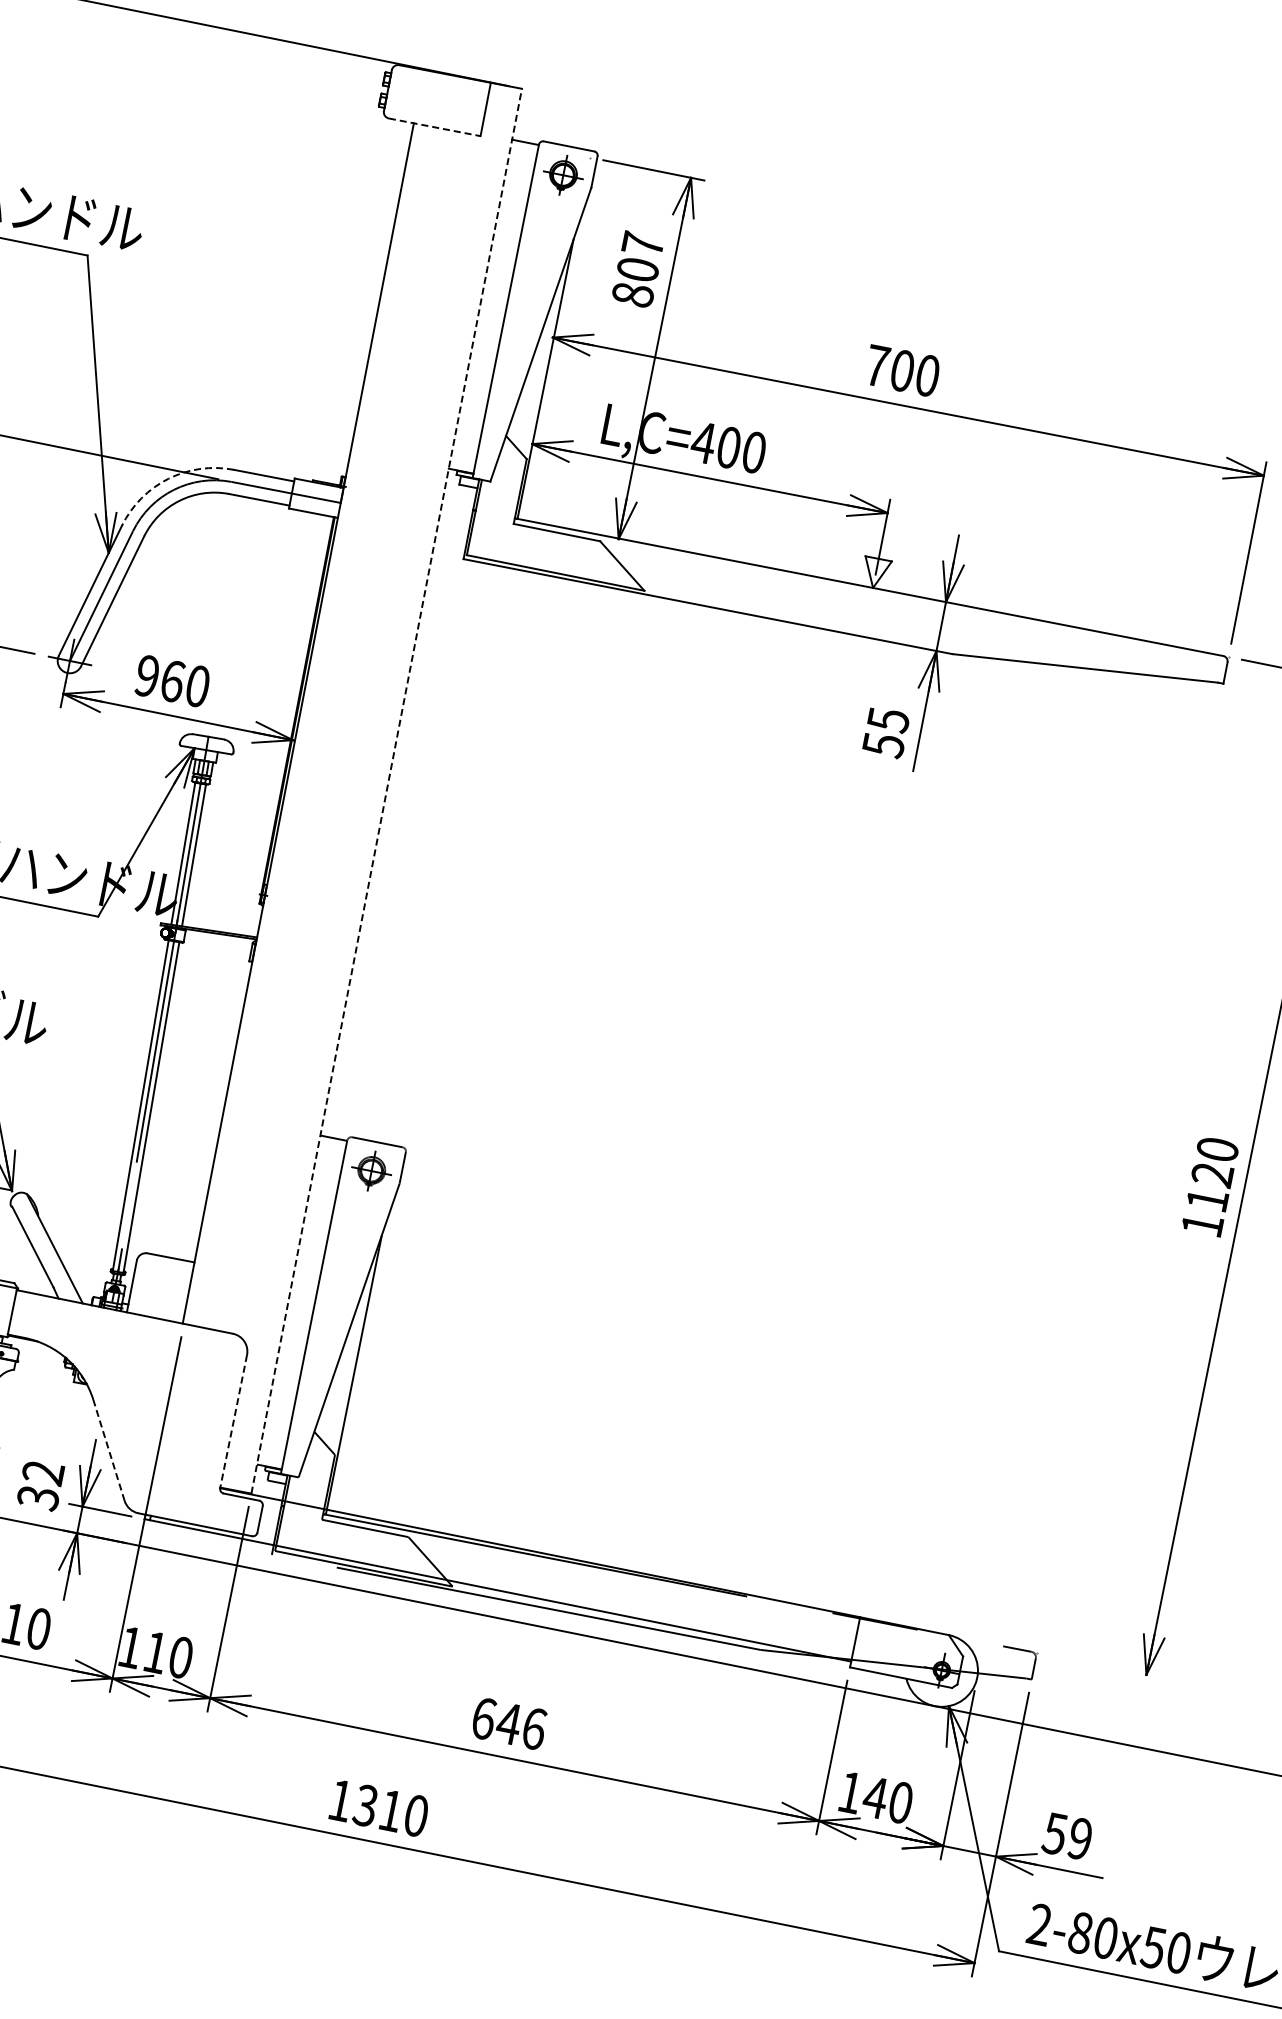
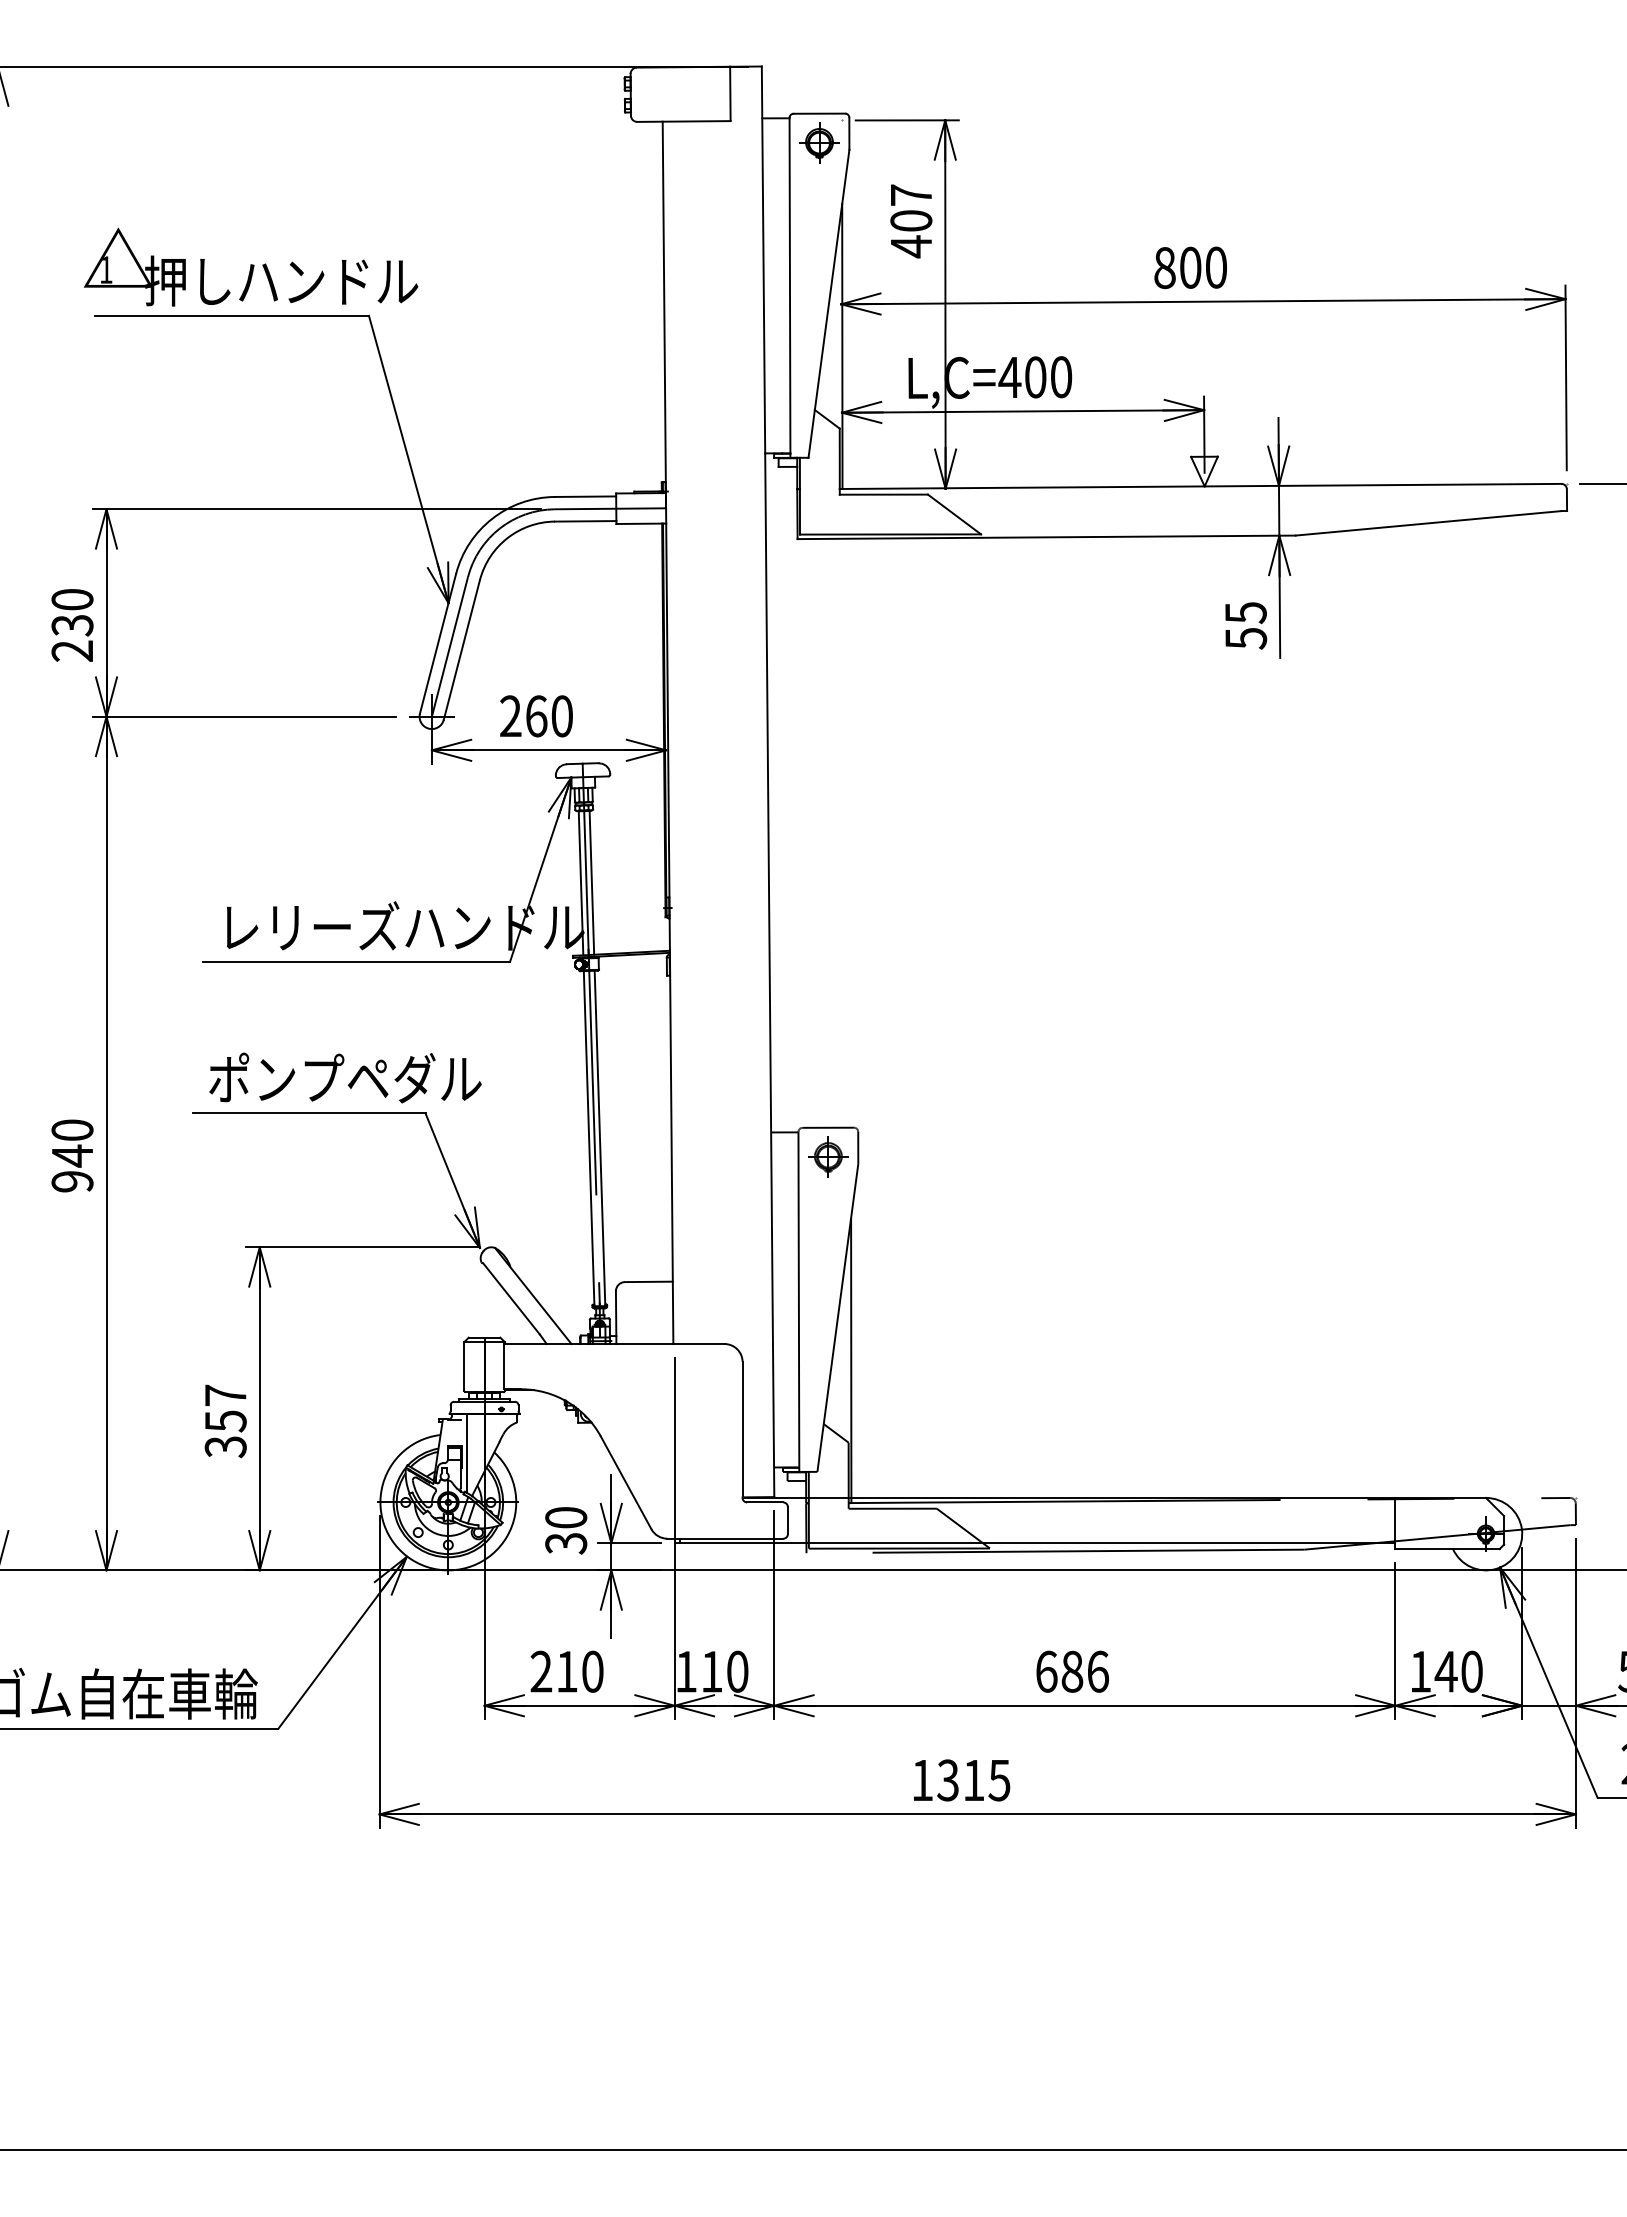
line: (434, 127) -> (683, 121), dashed -> solid
text: (633, 294) -> (911, 246), 807 -> 407
text: (876, 366) -> (1164, 268), 700 -> 800
arc: (168, 478) -> (492, 518), dashed -> solid
text: (147, 676) -> (510, 716), 960 -> 260
line: (387, 790) -> (768, 781), dashed -> solid
line: (233, 1422) -> (742, 1430), dashed -> solid
line: (109, 1450) -> (626, 1482), dashed -> solid
text: (43, 1472) -> (566, 1517), 32 -> 30
text: (508, 1723) -> (1071, 1671), 646 -> 686
text: (416, 1815) -> (999, 1780), 1310 -> 1315

